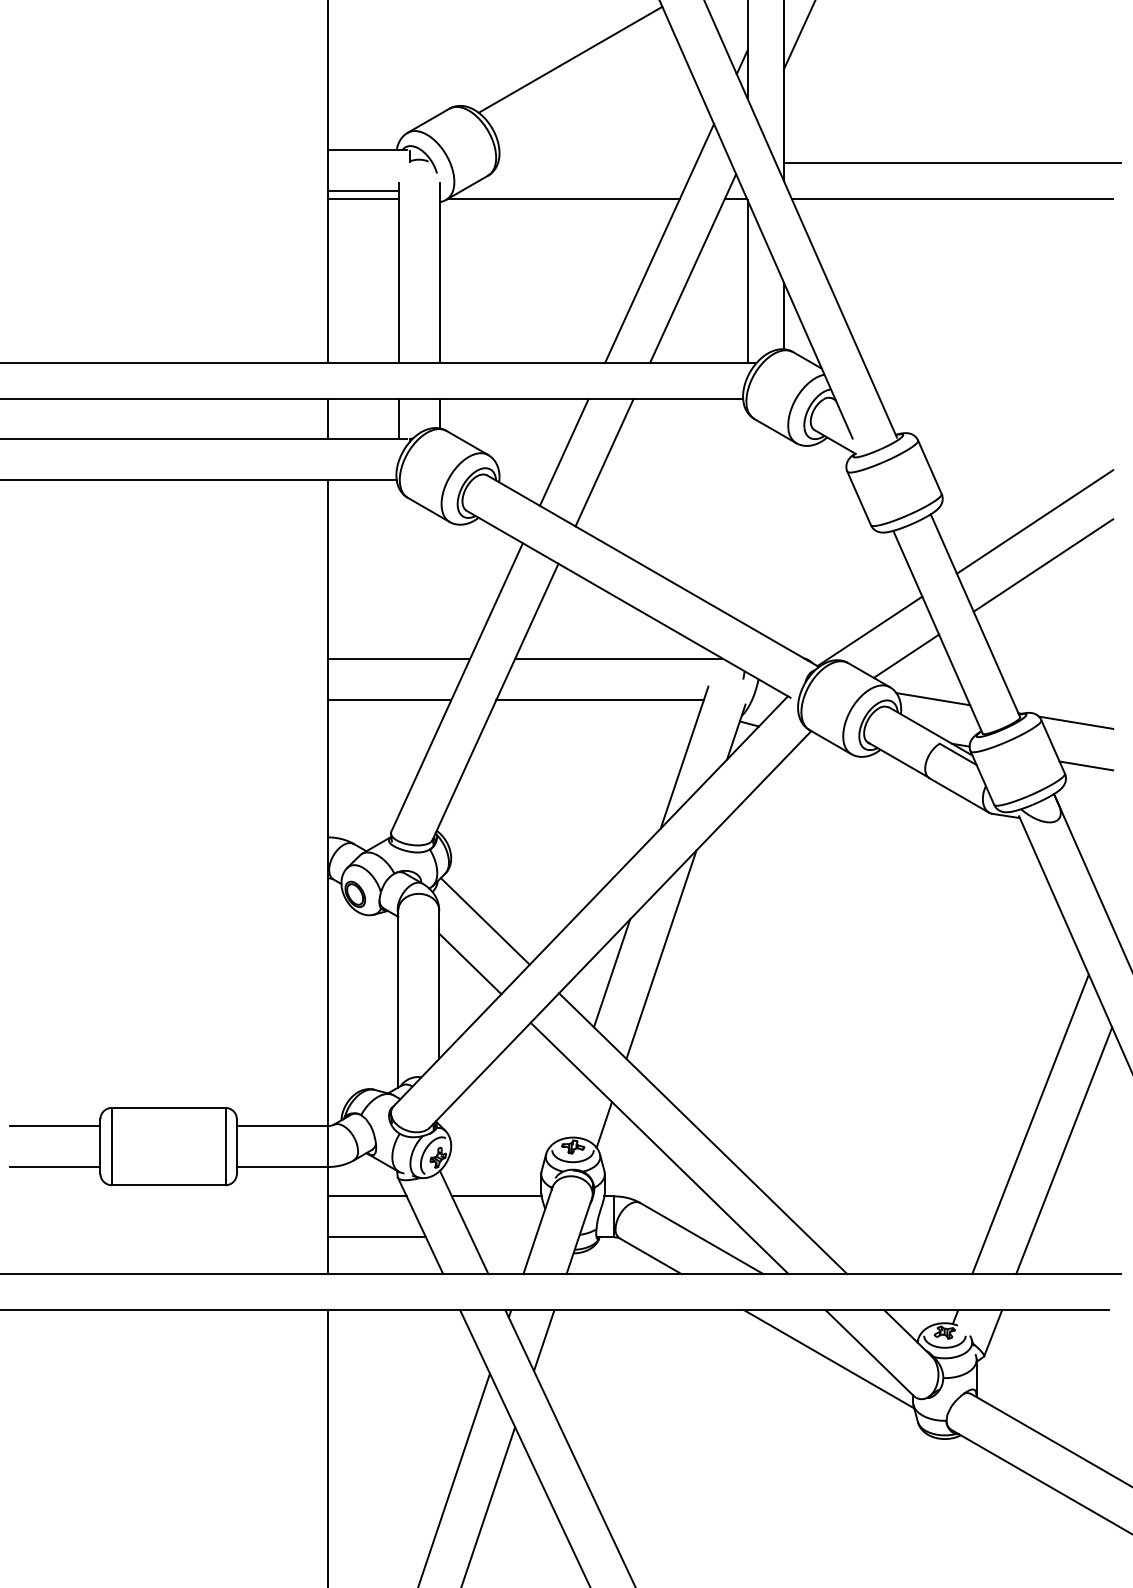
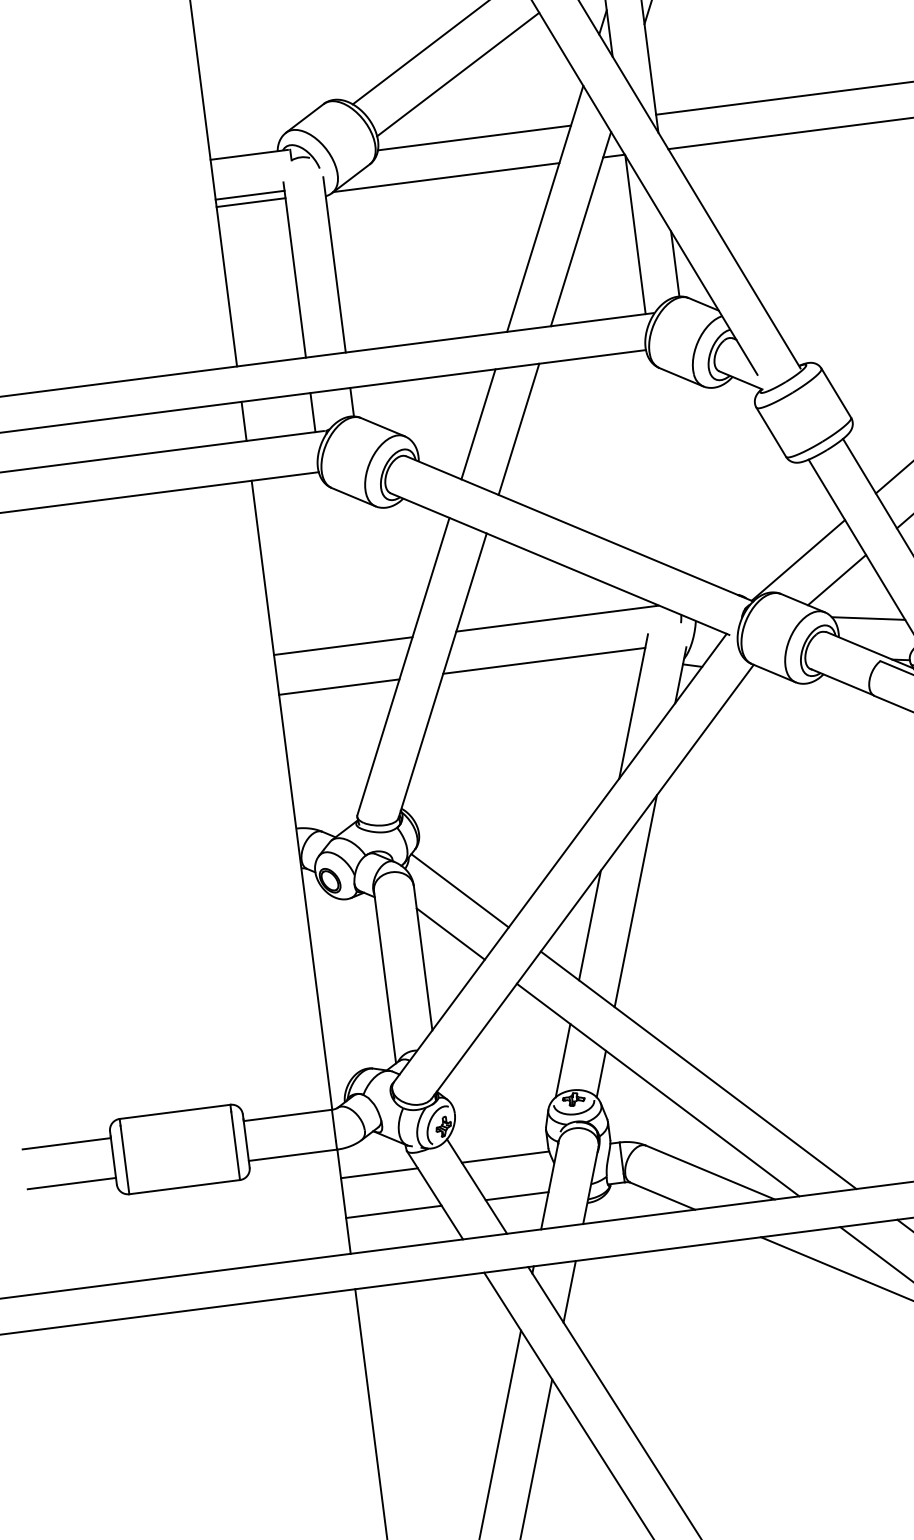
line: (588, 96) -> (457, 74), added
line: (597, 162) -> (474, 137), added
line: (567, 1106) -> (563, 1060), added
line: (503, 1237) -> (517, 1196), added

